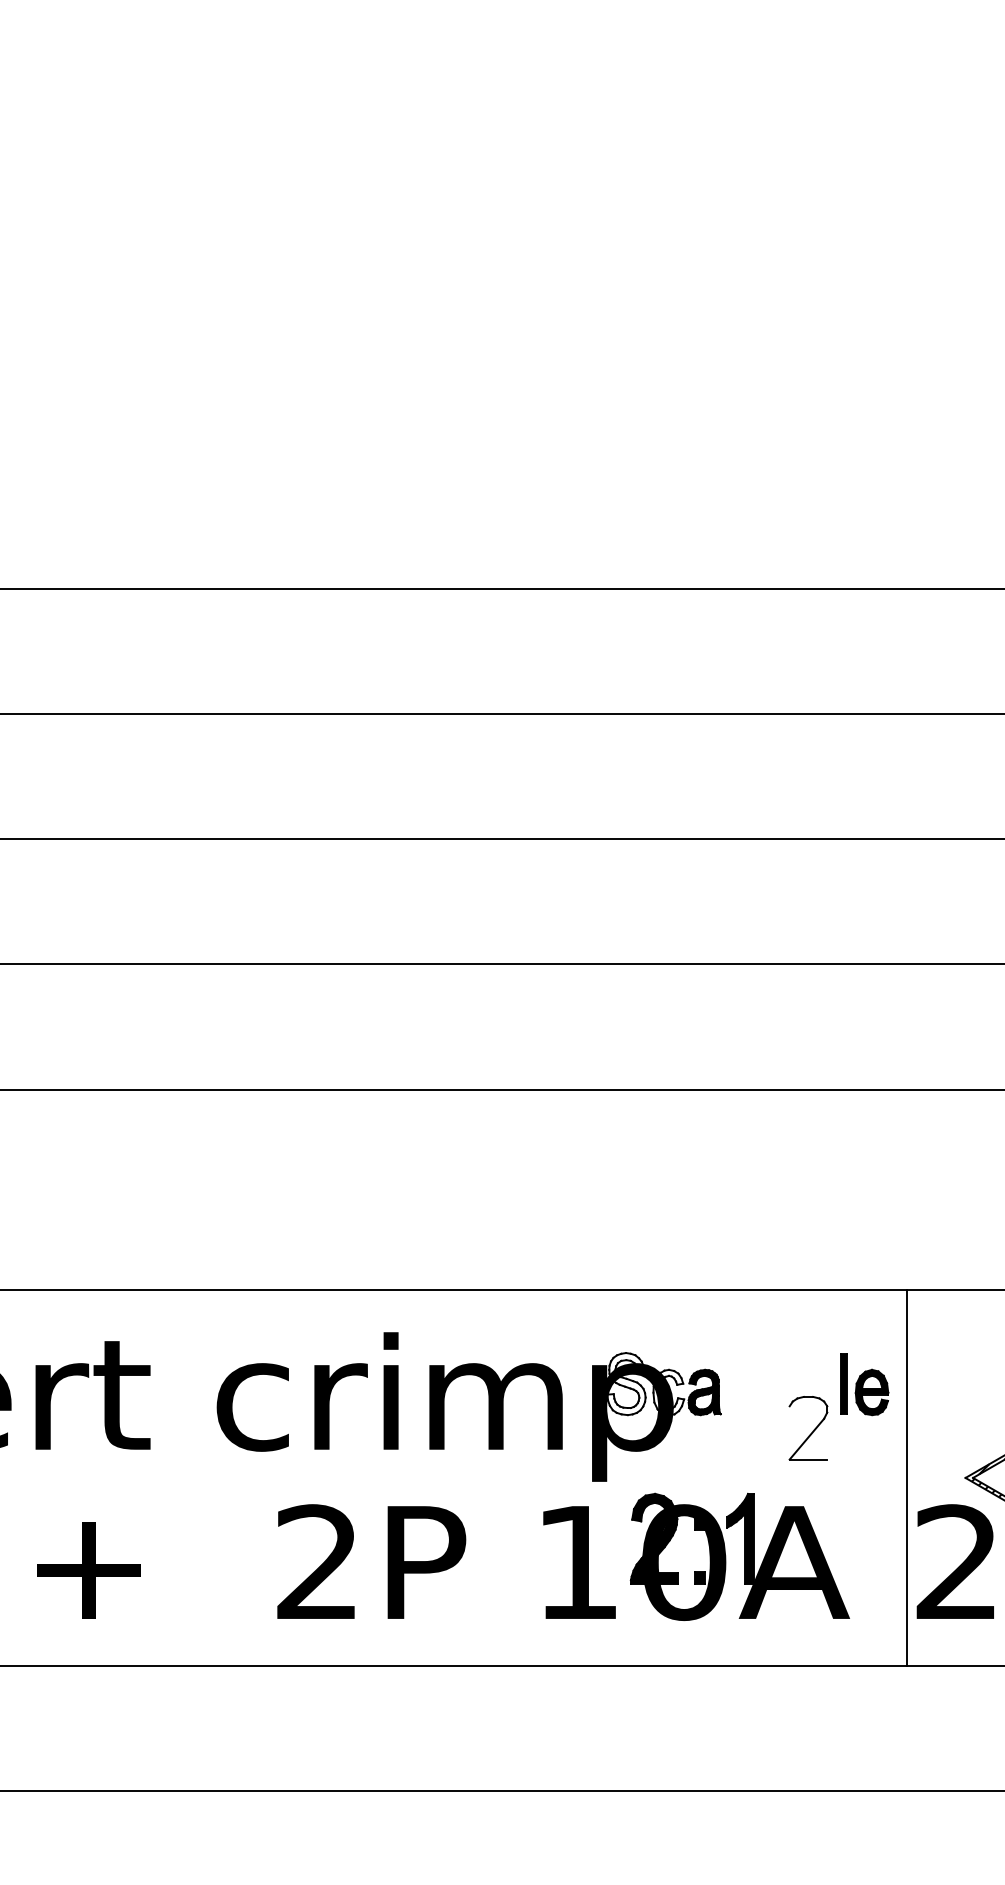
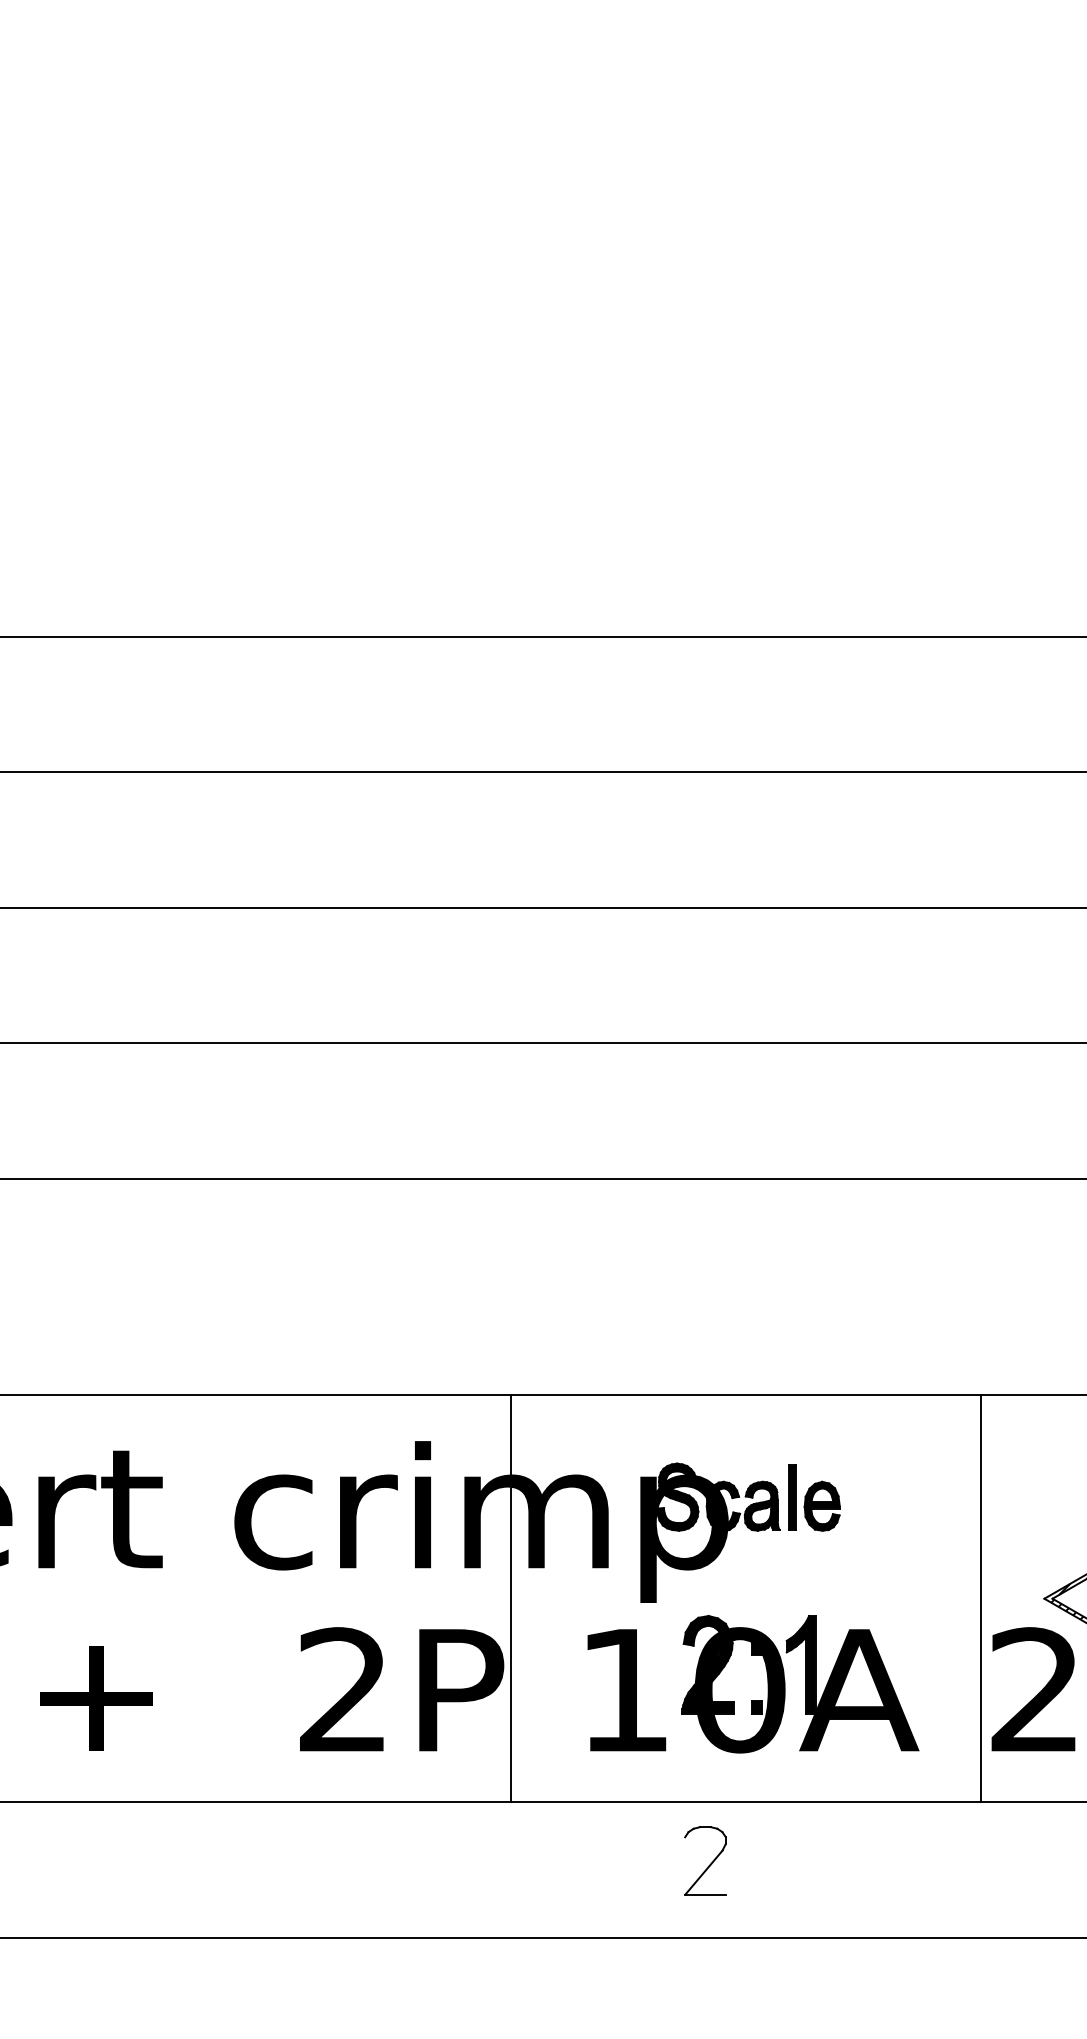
fill: (626, 1383) -> (677, 1496), added
part: (864, 1384) -> (814, 1497), moved
fill: (667, 1391) -> (722, 1505), added
part: (808, 1427) -> (705, 1860), moved
line: (471, 1477) -> (510, 1598), added

